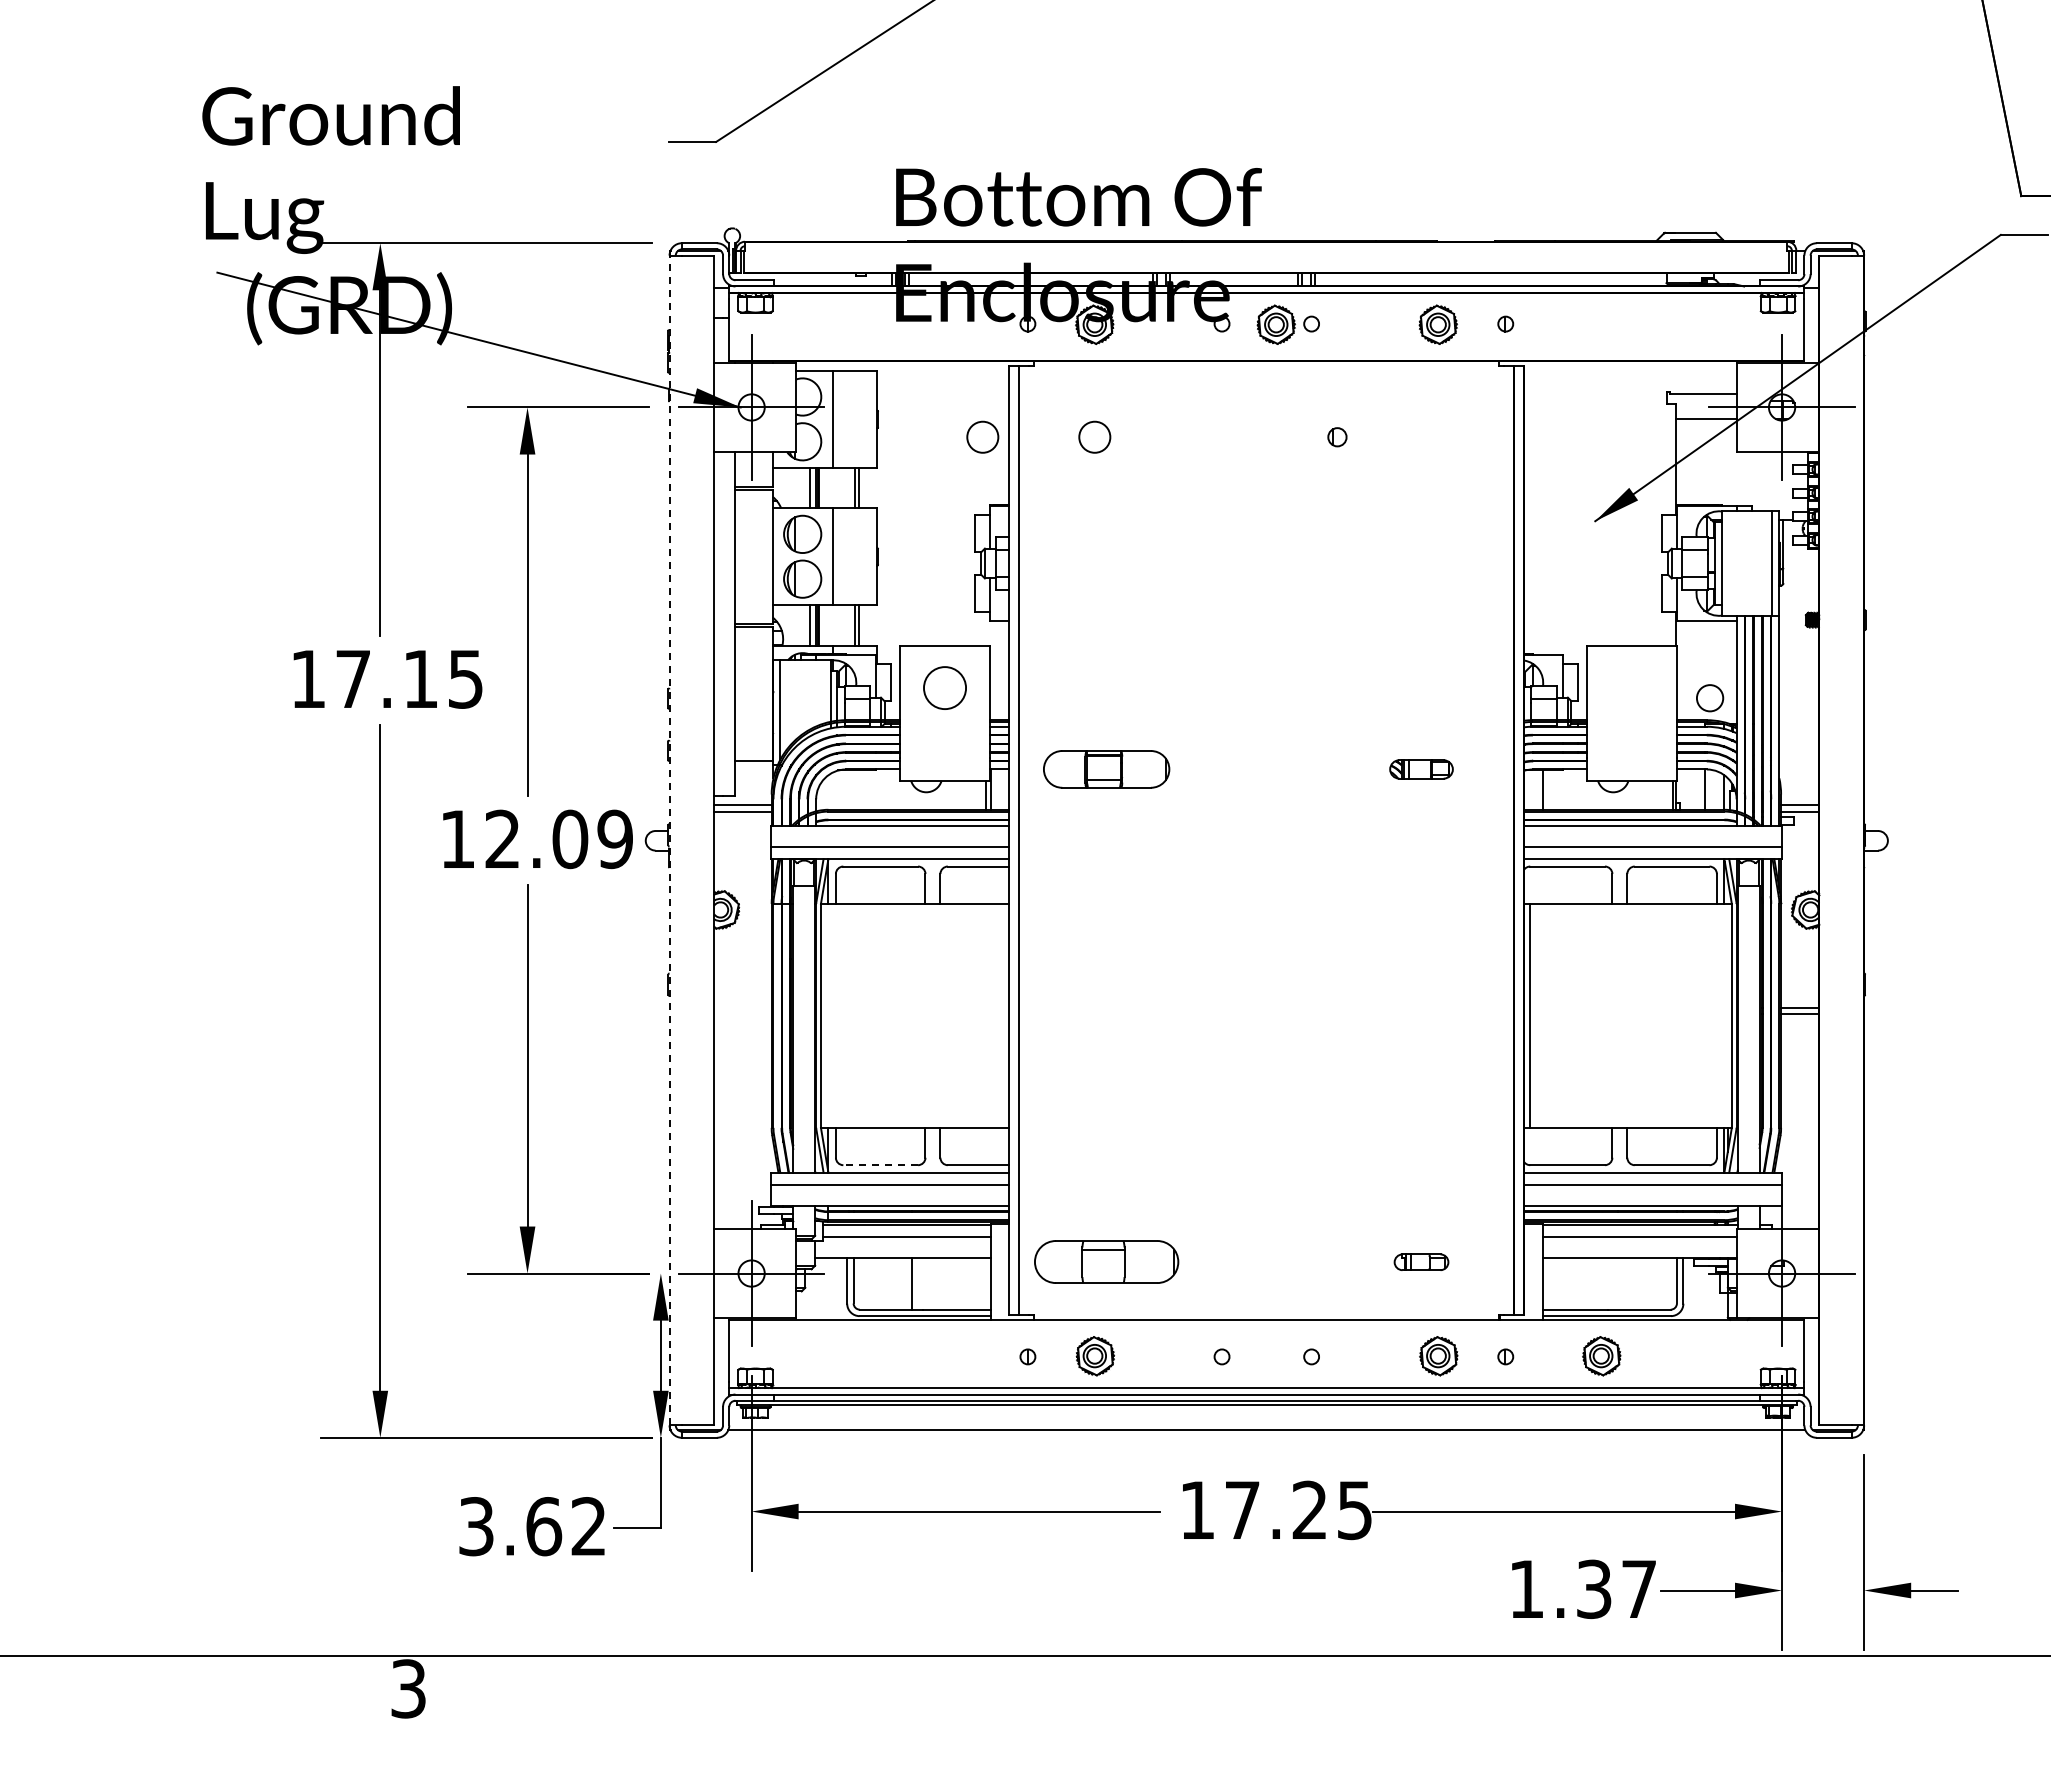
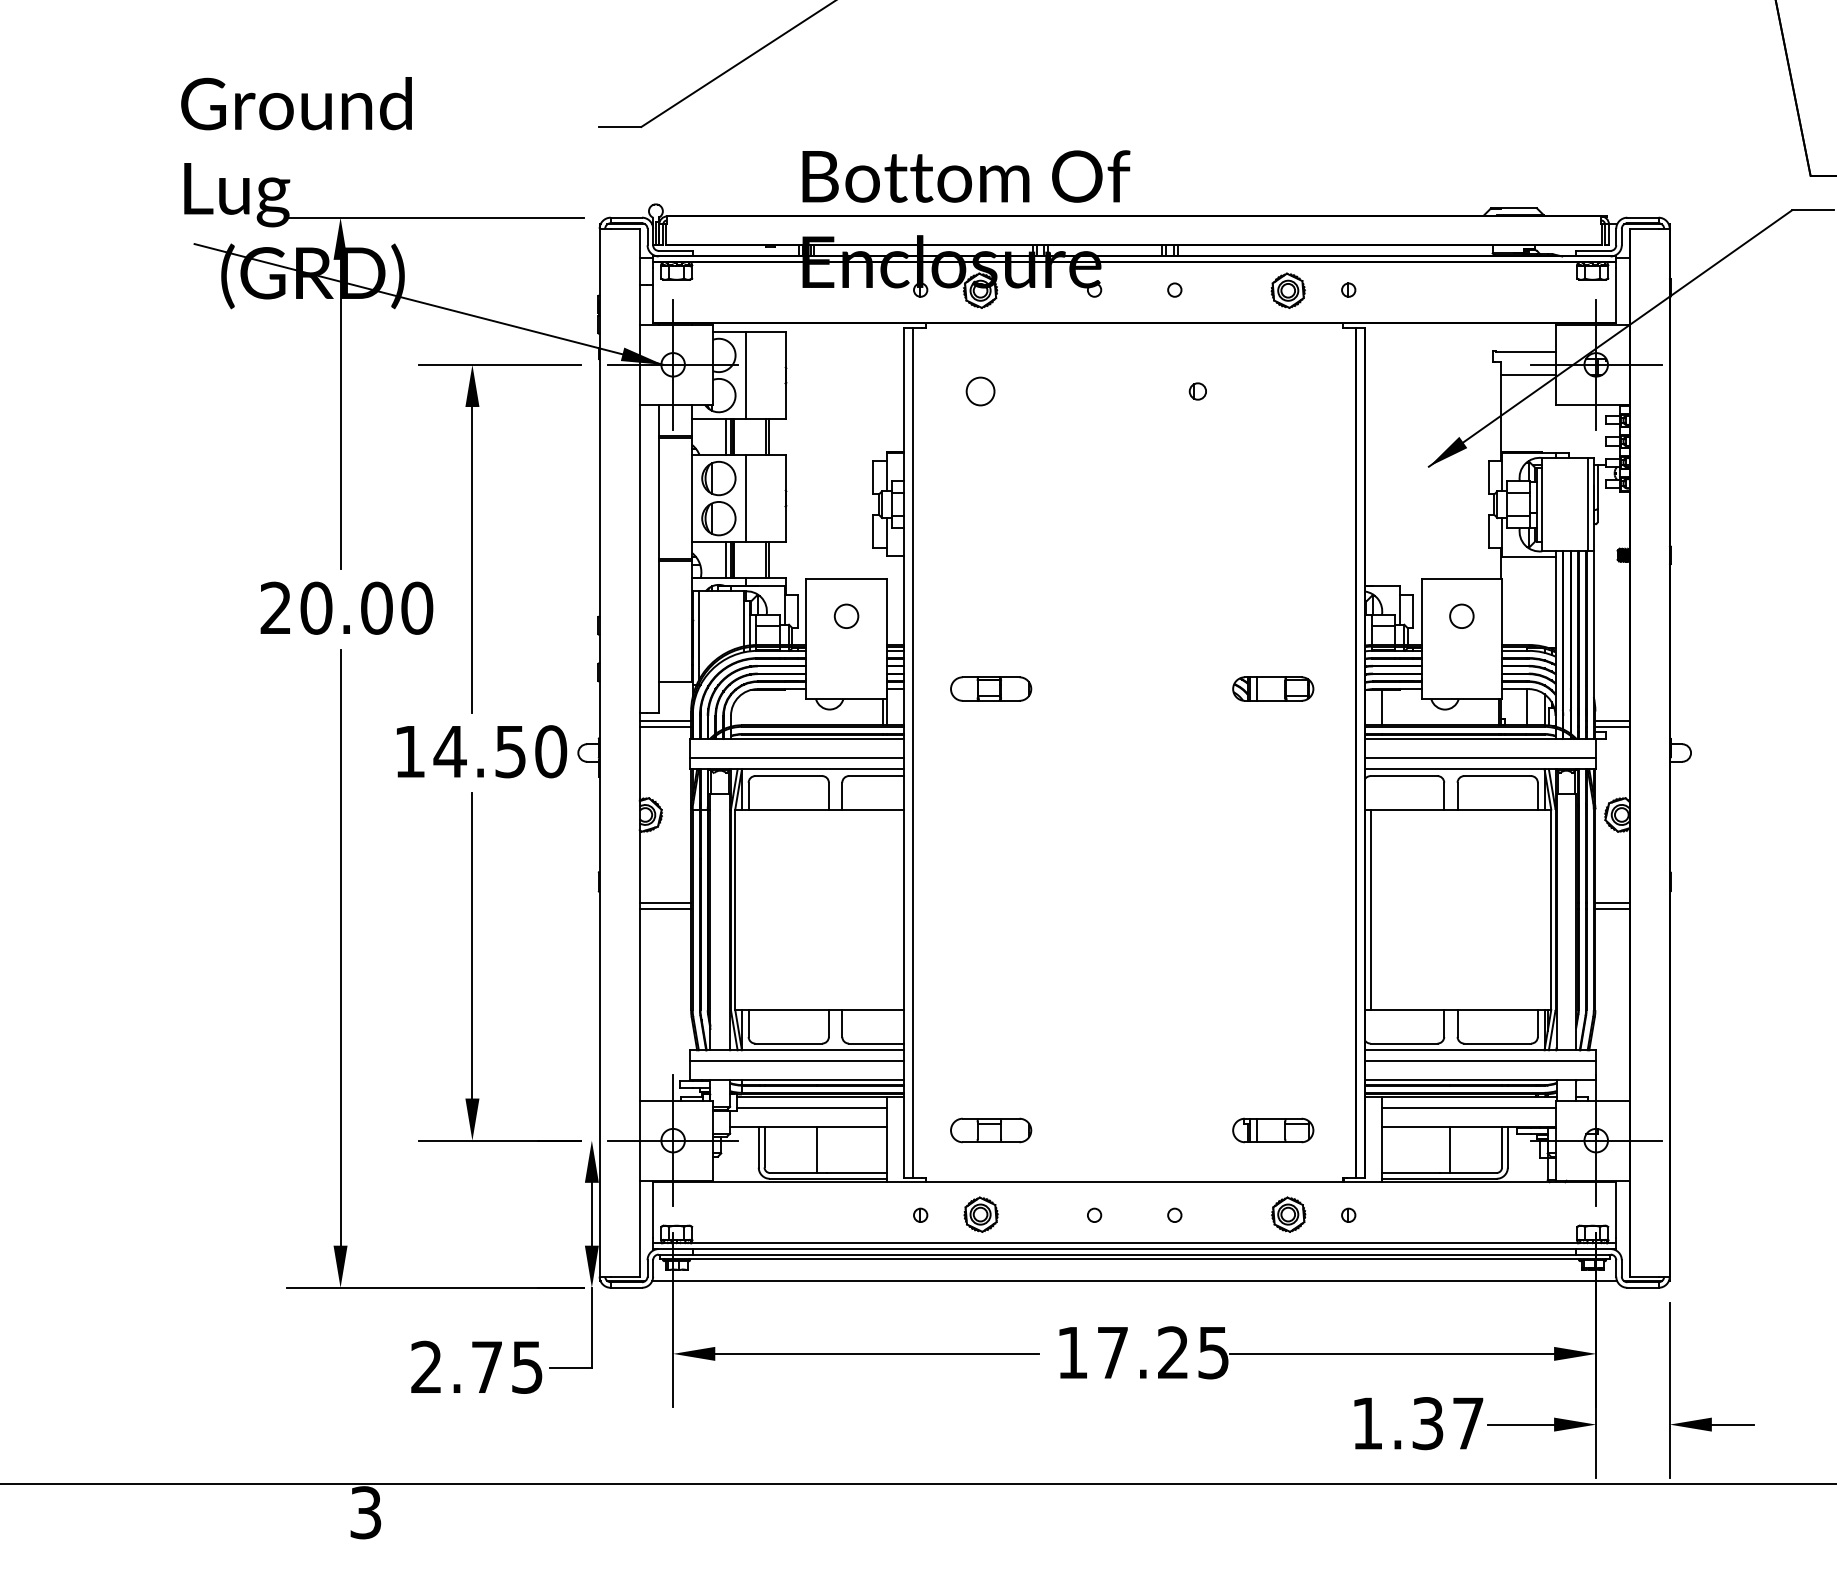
part: (1275, 324) -> (1142, 290), removed
circle: (982, 436) -> (879, 390), removed
text: (387, 678) -> (346, 607), 17.15 -> 20.00
circle: (945, 688) -> (846, 616), size x0.62
circle: (1710, 698) -> (1462, 616), moved
part: (1106, 769) -> (991, 689), size x0.71
part: (1421, 769) -> (1273, 689), size x1.43
text: (558, 839) -> (500, 751), 12.09 -> 14.50
line: (669, 840) -> (599, 752), dashed -> solid
line: (742, 1008) -> (664, 903), added
line: (742, 1014) -> (664, 908), added
line: (880, 1165) -> (788, 1043), dashed -> solid
part: (1106, 1262) -> (991, 1130), size x0.62
part: (1421, 1262) -> (1273, 1130), size x1.67
line: (1618, 1283) -> (1449, 1149), added
part: (1601, 1356) -> (1434, 1214), removed
text: (532, 1526) -> (476, 1367), 3.62 -> 2.75

